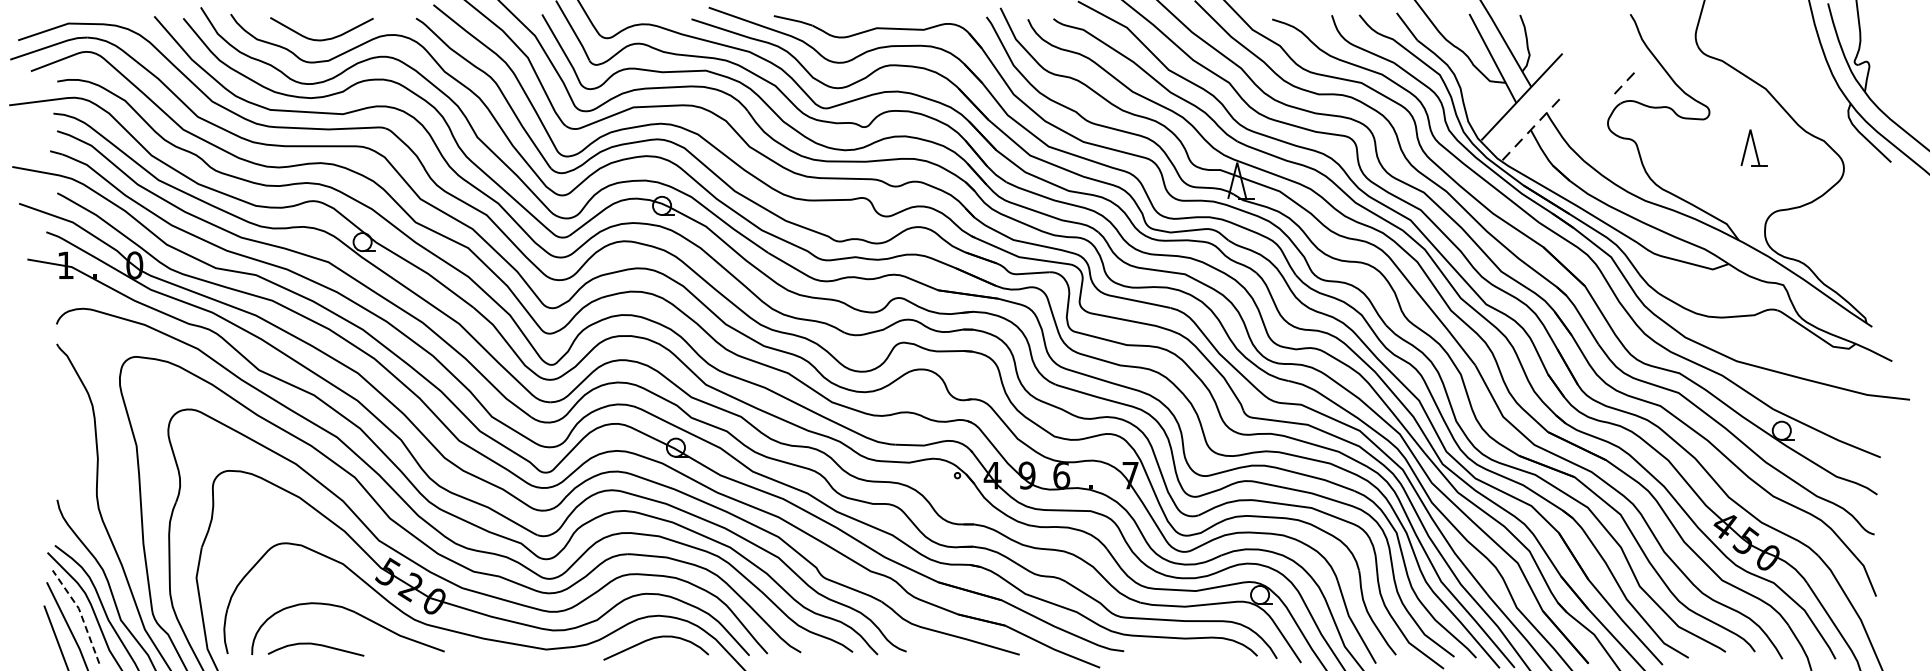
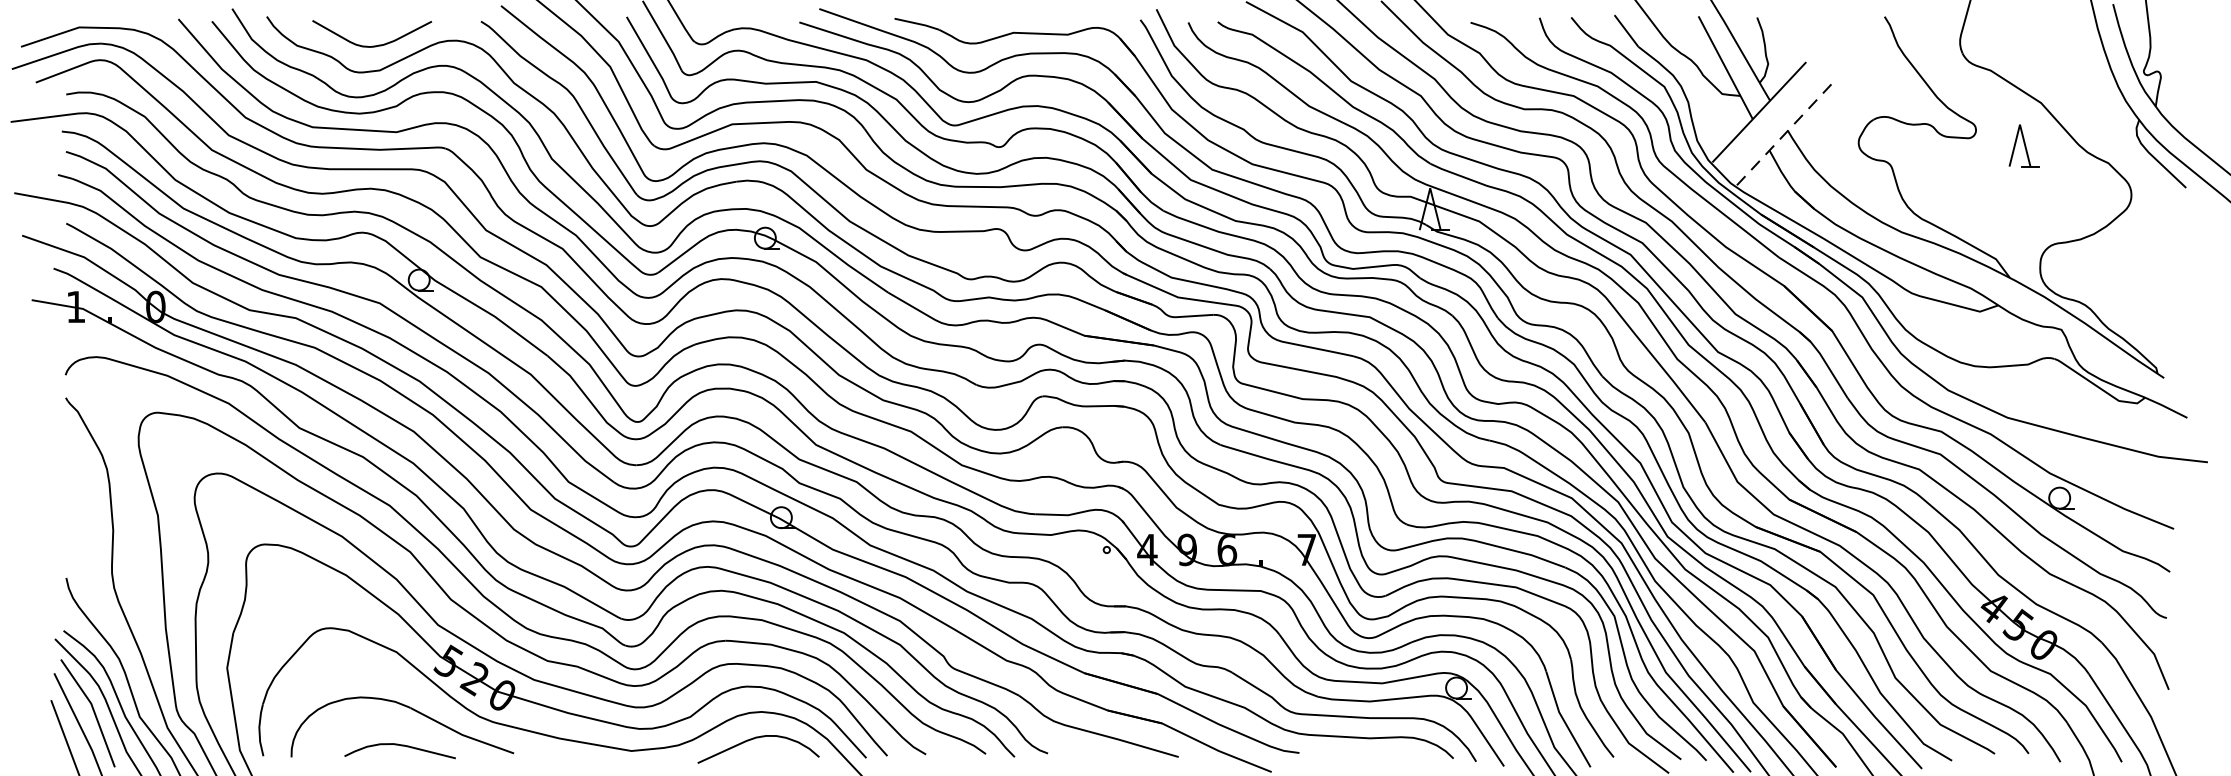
line: (1626, 80) -> (1822, 93), moved
part: (1753, 147) -> (2023, 145), moved
line: (80, 613) -> (93, 709), dashed -> solid
curve: (315, 645) -> (399, 746), moved

